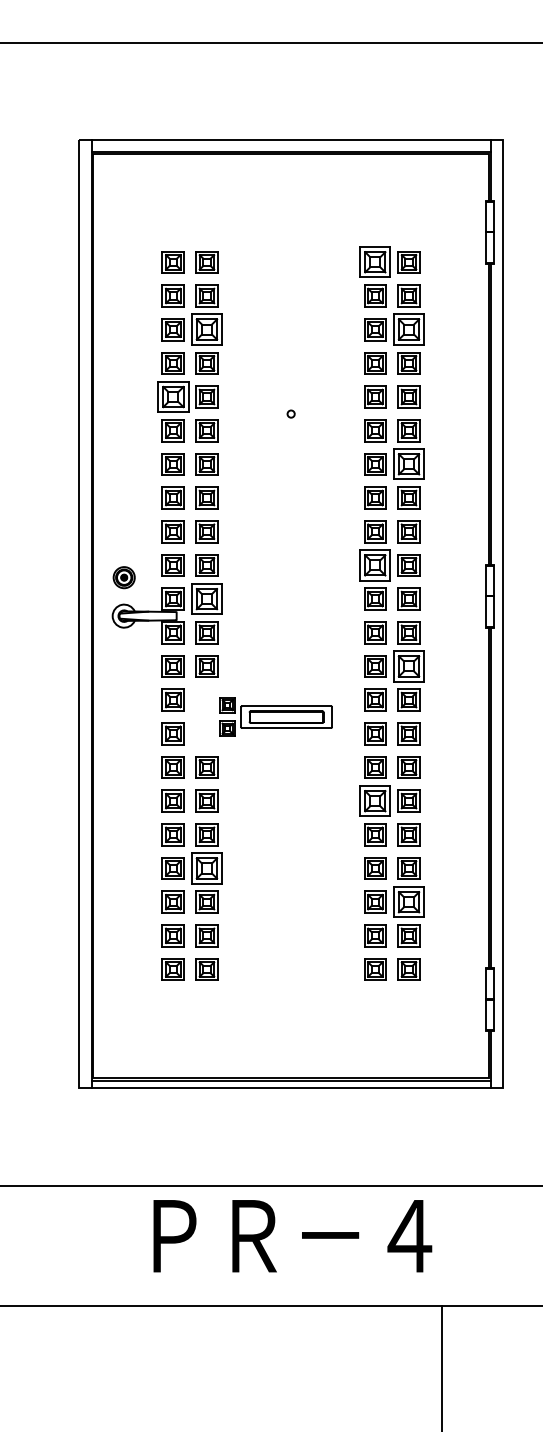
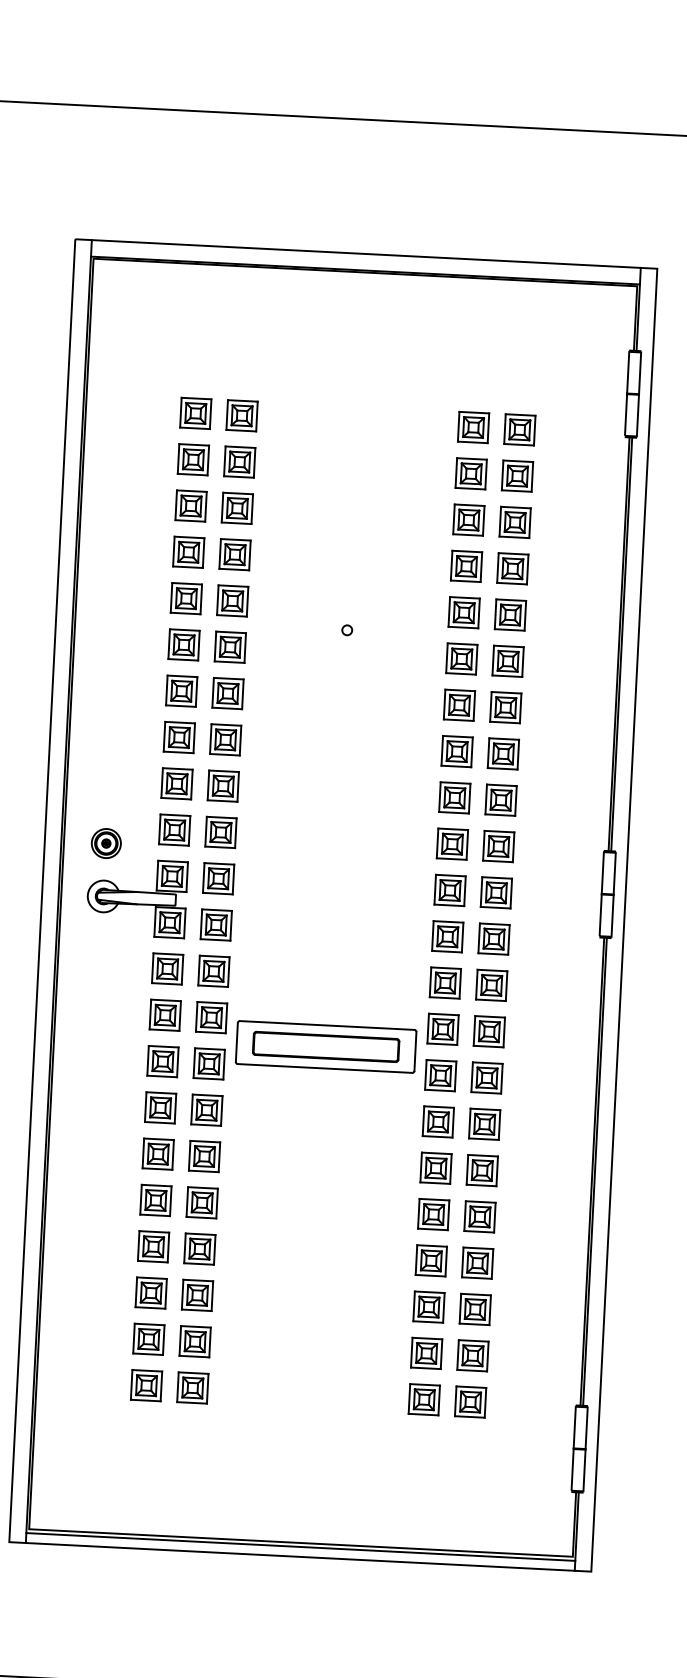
part: (375, 262) -> (473, 427), size x0.71
part: (206, 329) -> (236, 508), size x0.71
part: (408, 329) -> (514, 522), size x0.71
part: (172, 396) -> (185, 597), size x0.71
part: (408, 464) -> (505, 707), size x0.71
part: (375, 565) -> (452, 844), size x0.71
part: (206, 598) -> (218, 877), size x0.71
part: (408, 666) -> (490, 985), size x0.71
part: (275, 716) -> (304, 1044), size x1.43
part: (375, 800) -> (436, 1167), size x0.71
part: (206, 868) -> (199, 1249), size x0.71
part: (408, 901) -> (474, 1308), size x0.71

